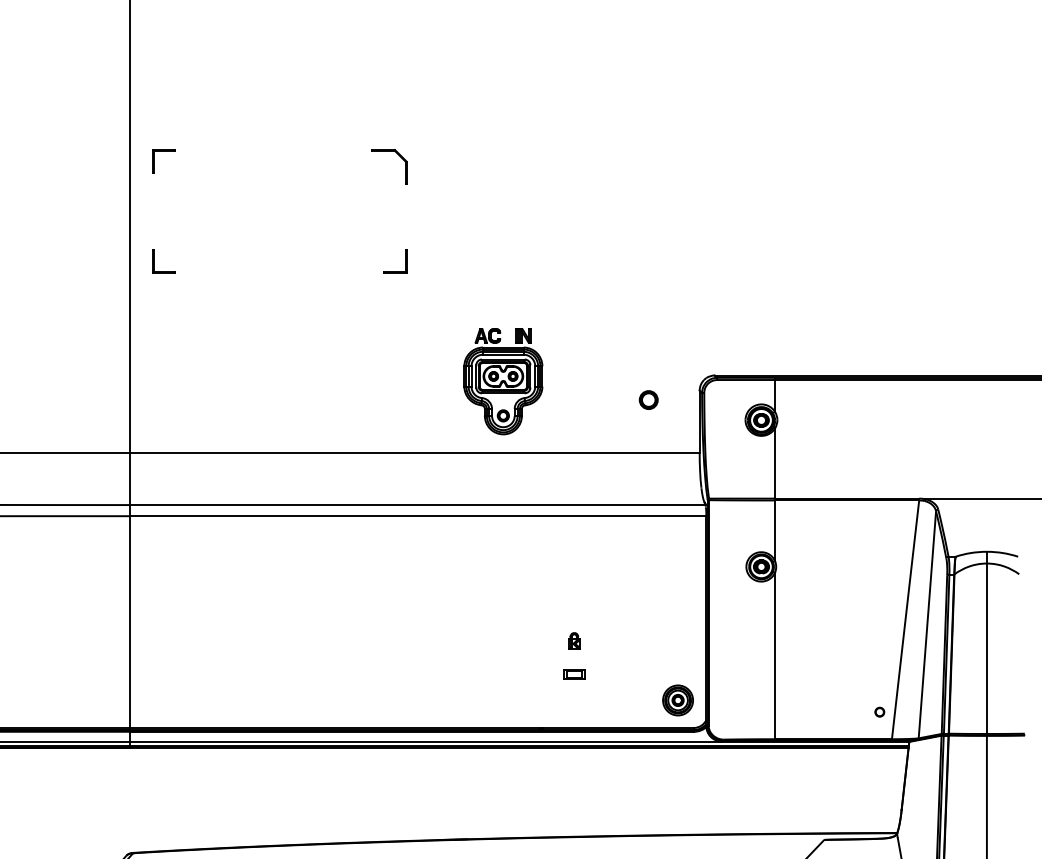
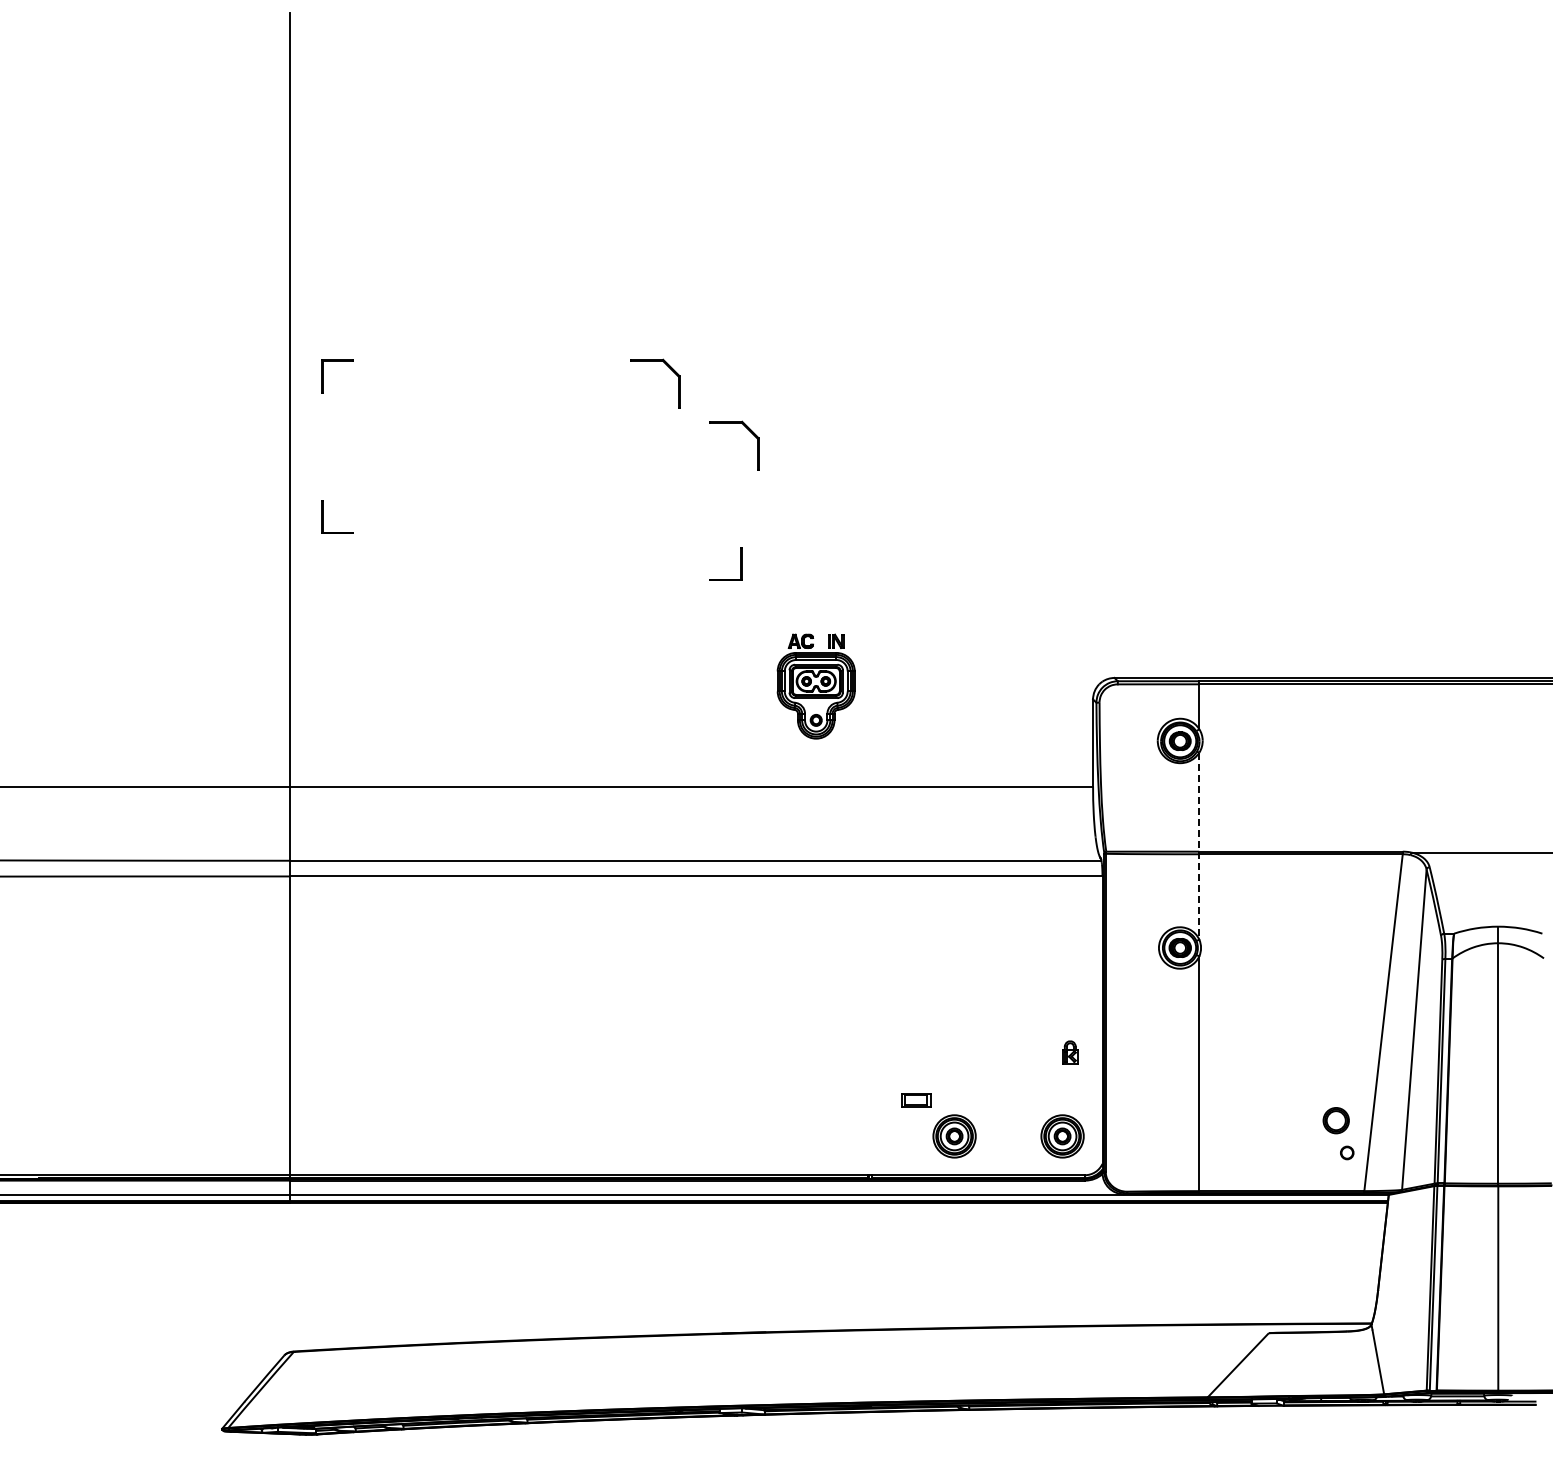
part: (455, 200) -> (748, 430), added
part: (405, 261) -> (740, 563), moved
part: (503, 381) -> (816, 686), size x0.7
part: (648, 399) -> (1335, 1120), moved
line: (775, 494) -> (1199, 846), solid -> dashed
part: (574, 640) -> (1070, 1052), moved
part: (601, 700) -> (954, 1136), added

